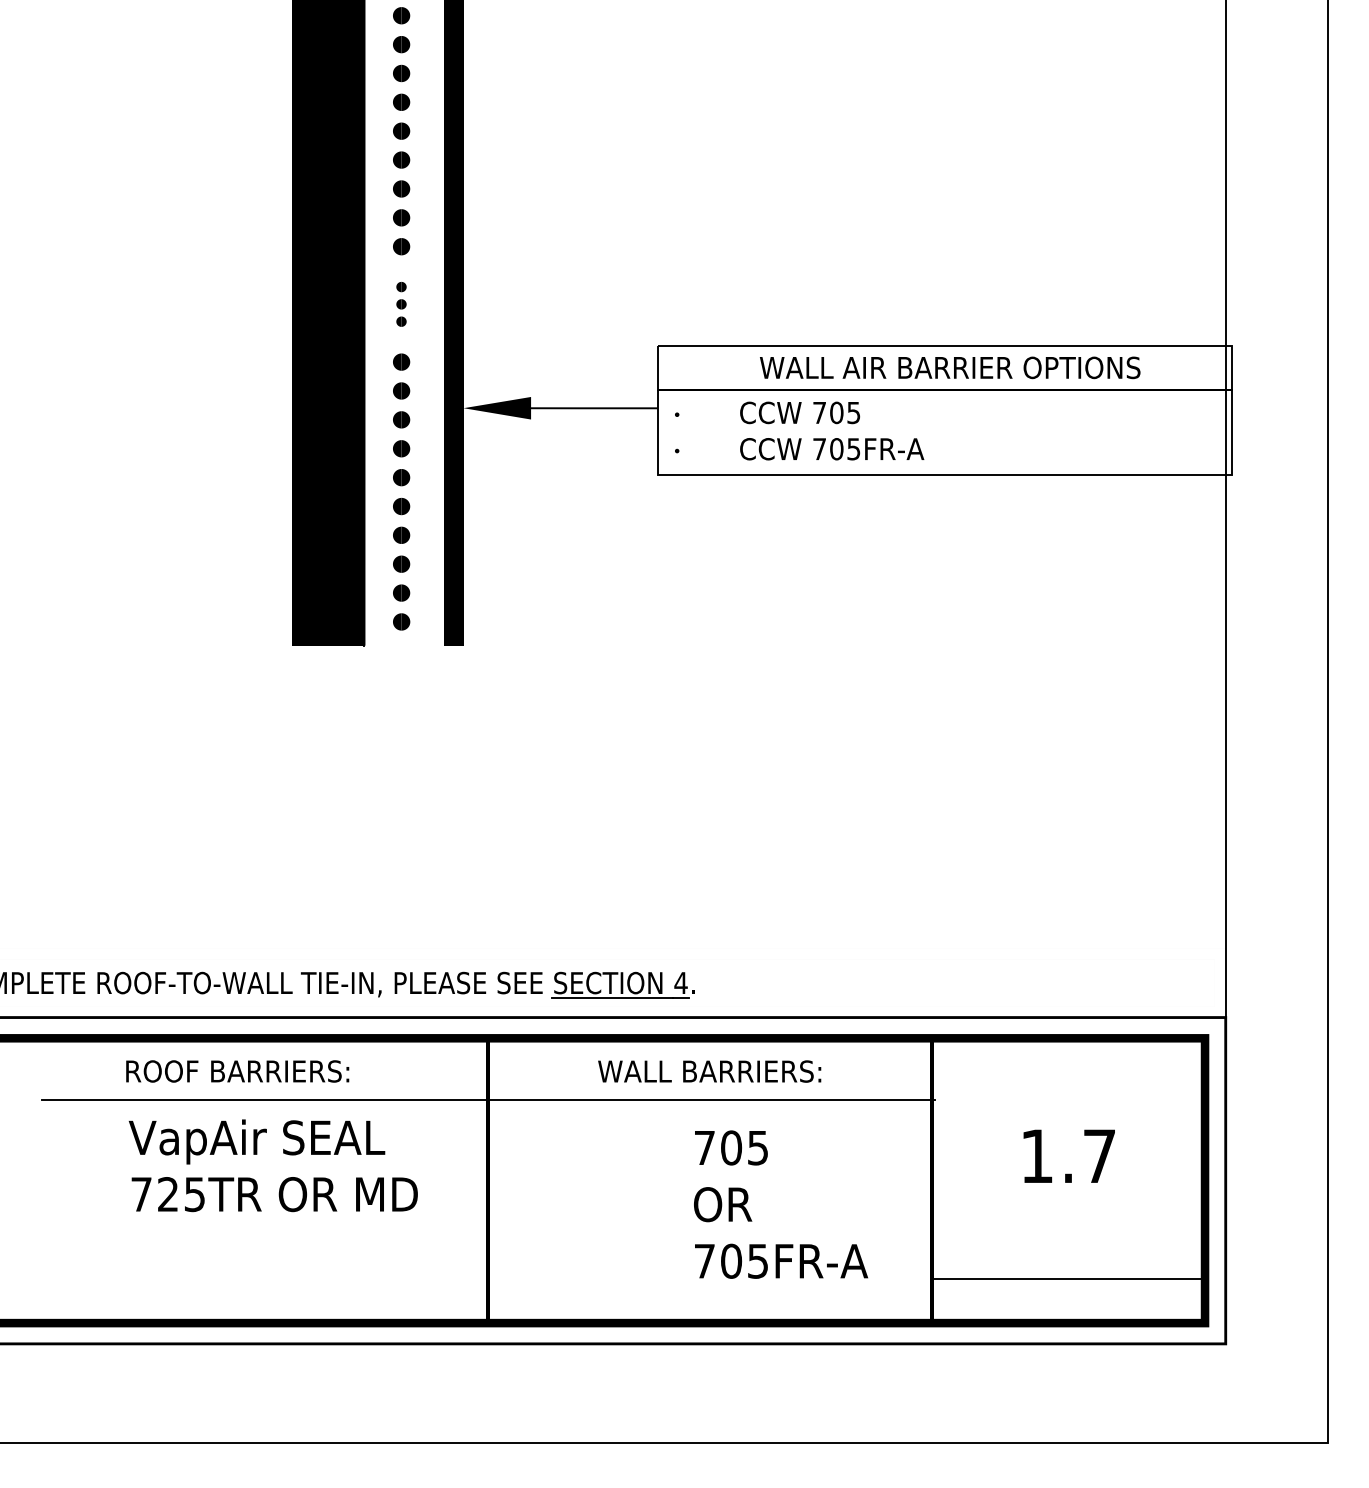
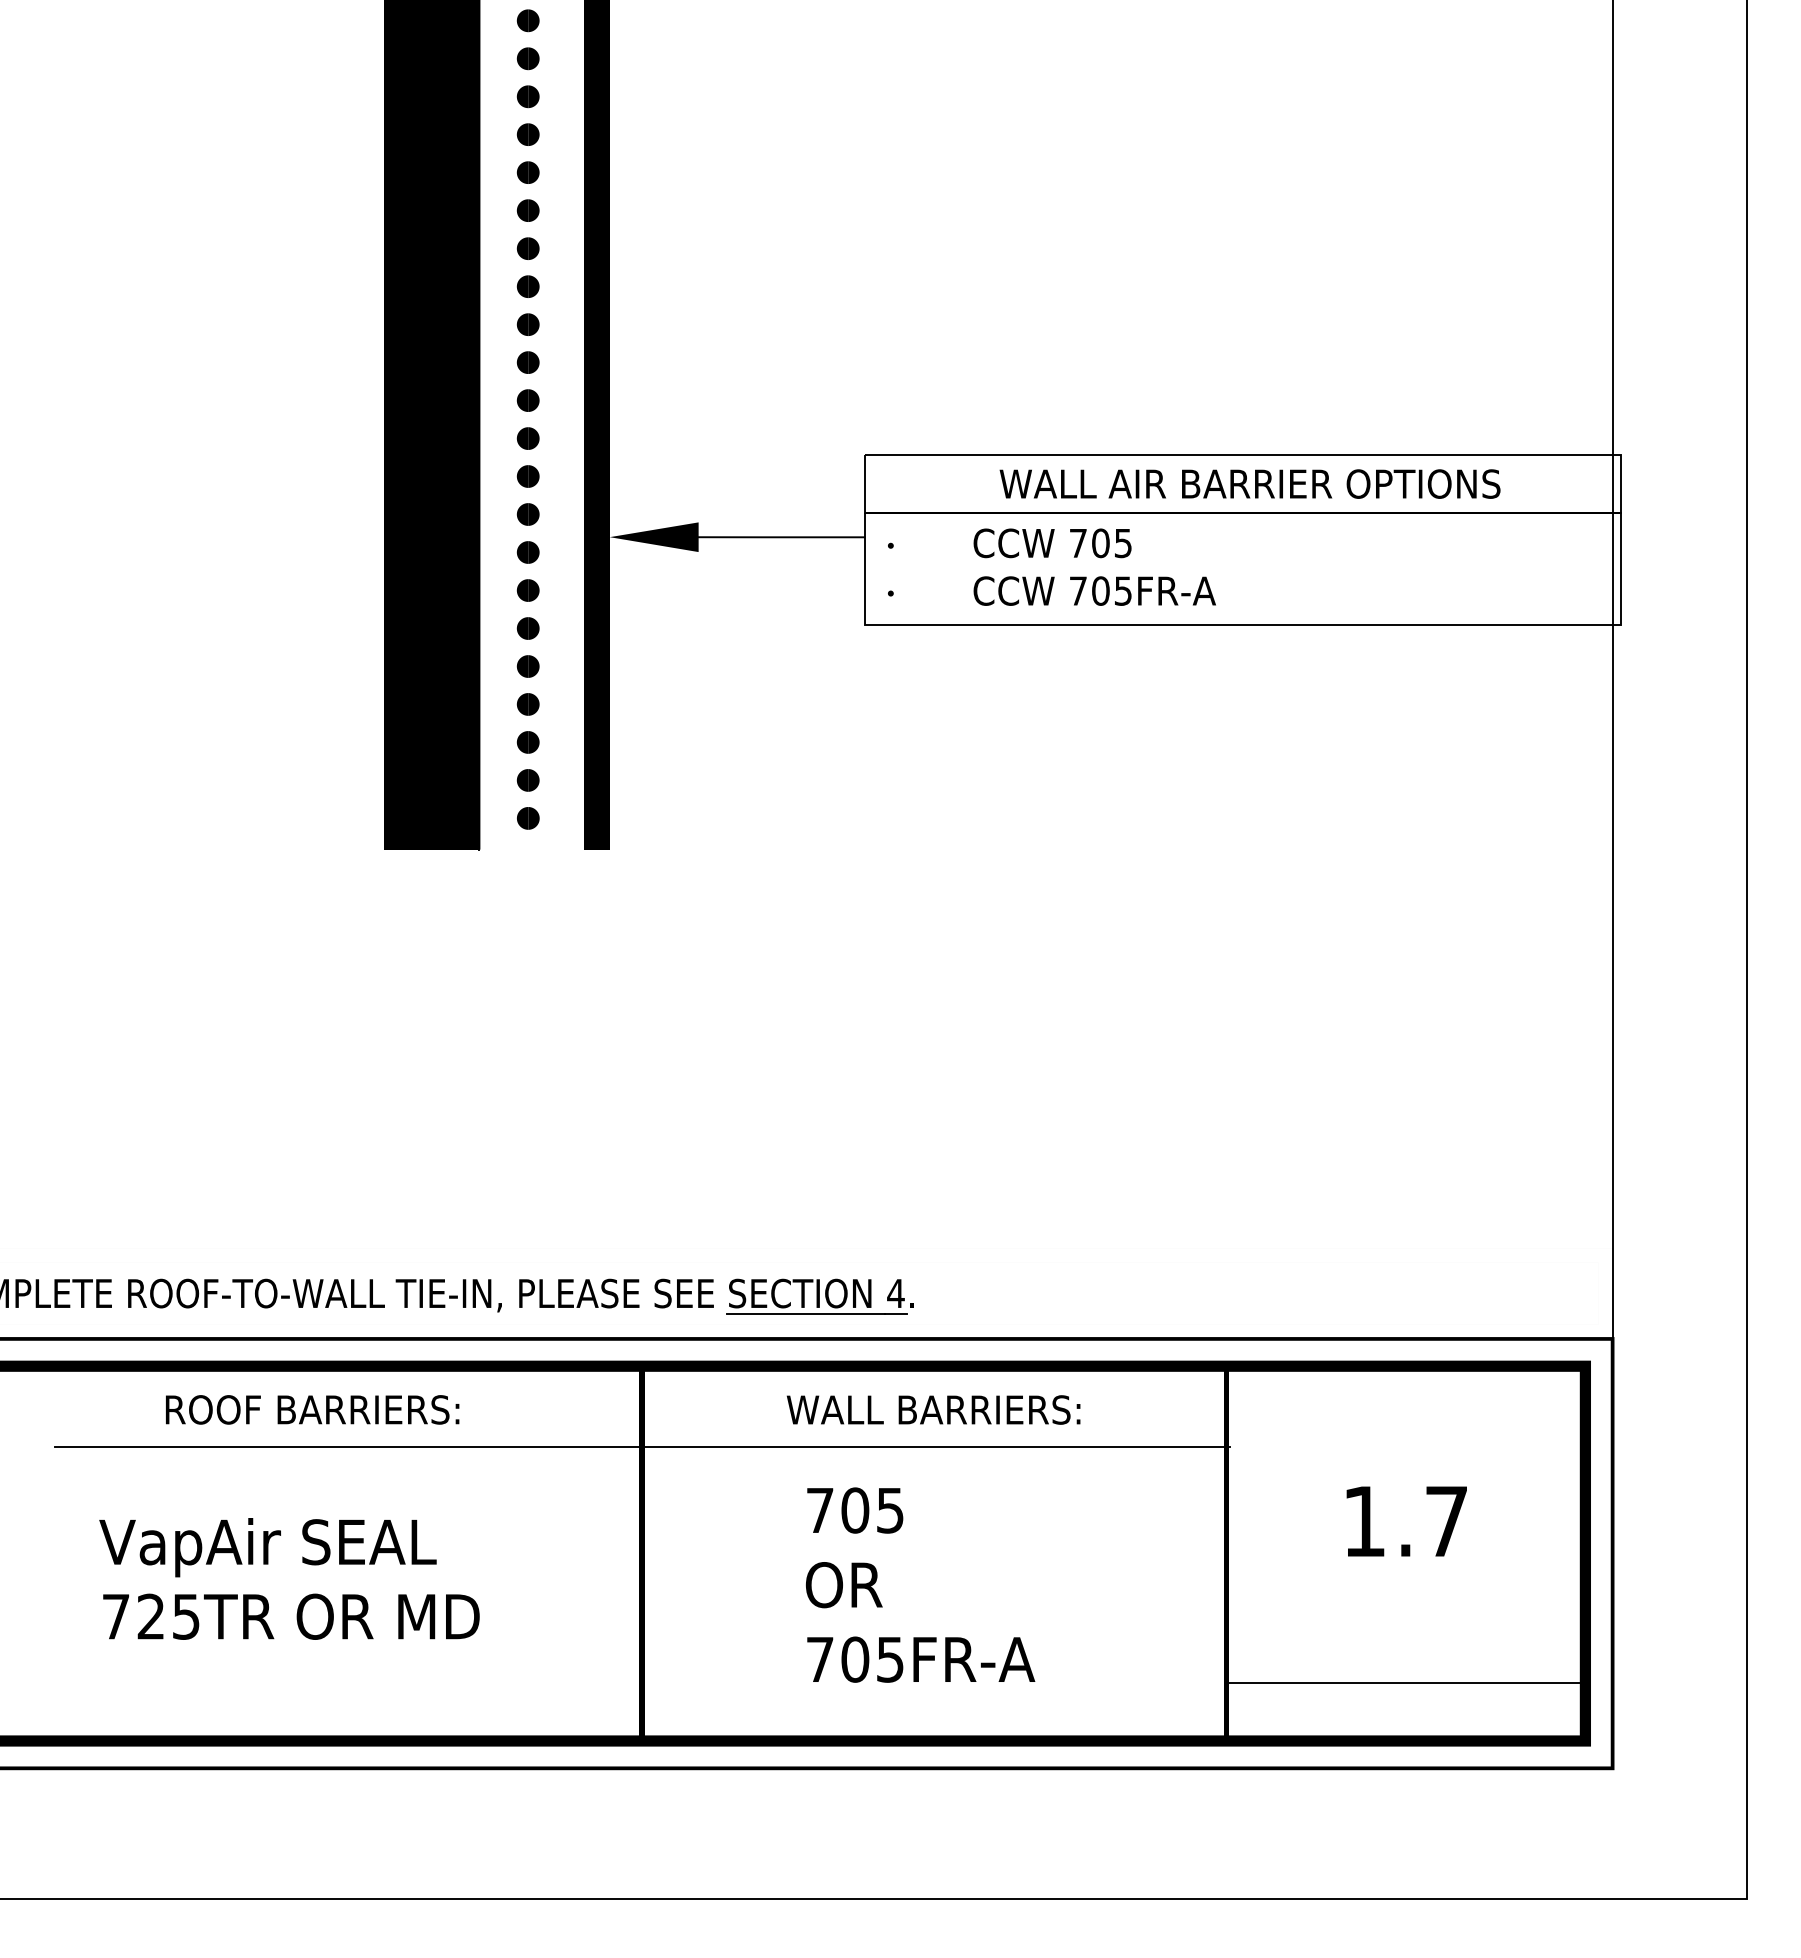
part: (401, 304) -> (527, 400), size x1.67
text: (273, 1165) -> (289, 1578), moved
text: (781, 1204) -> (920, 1584), moved

